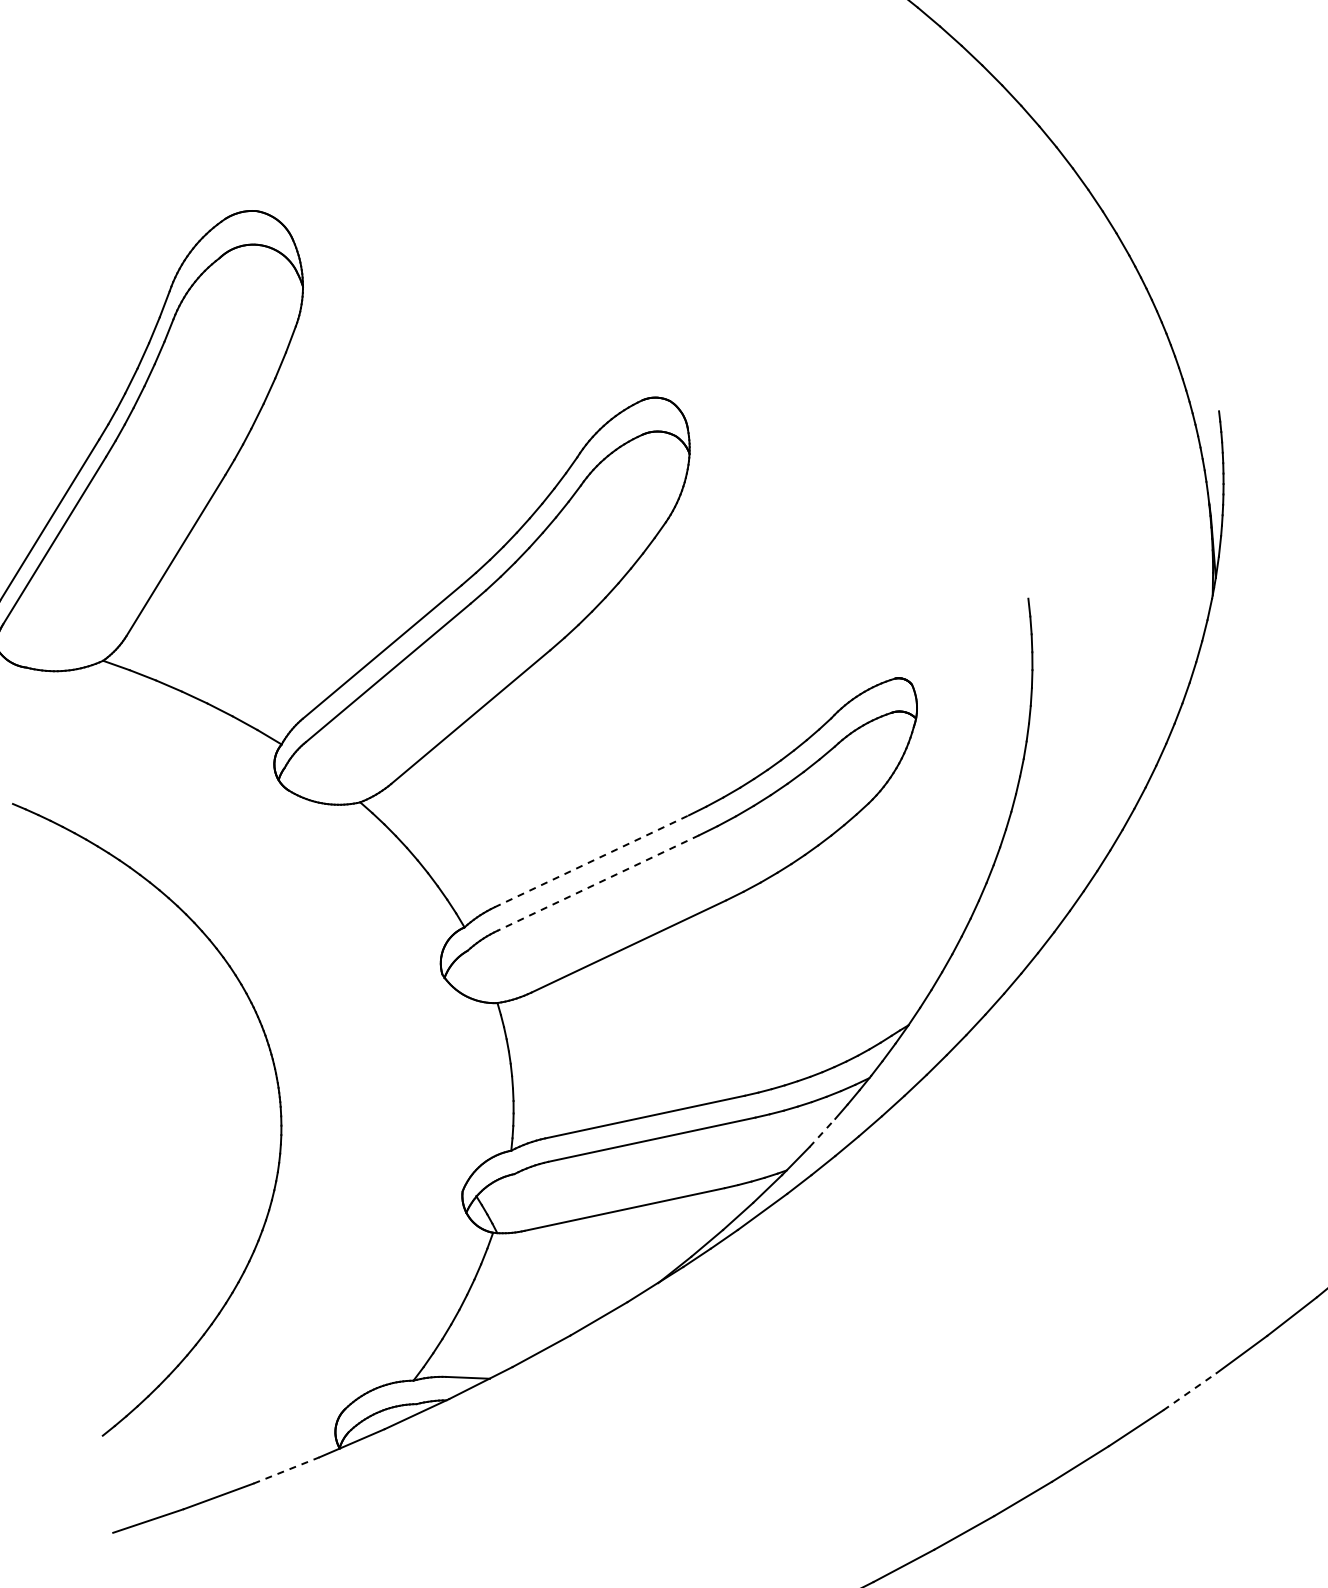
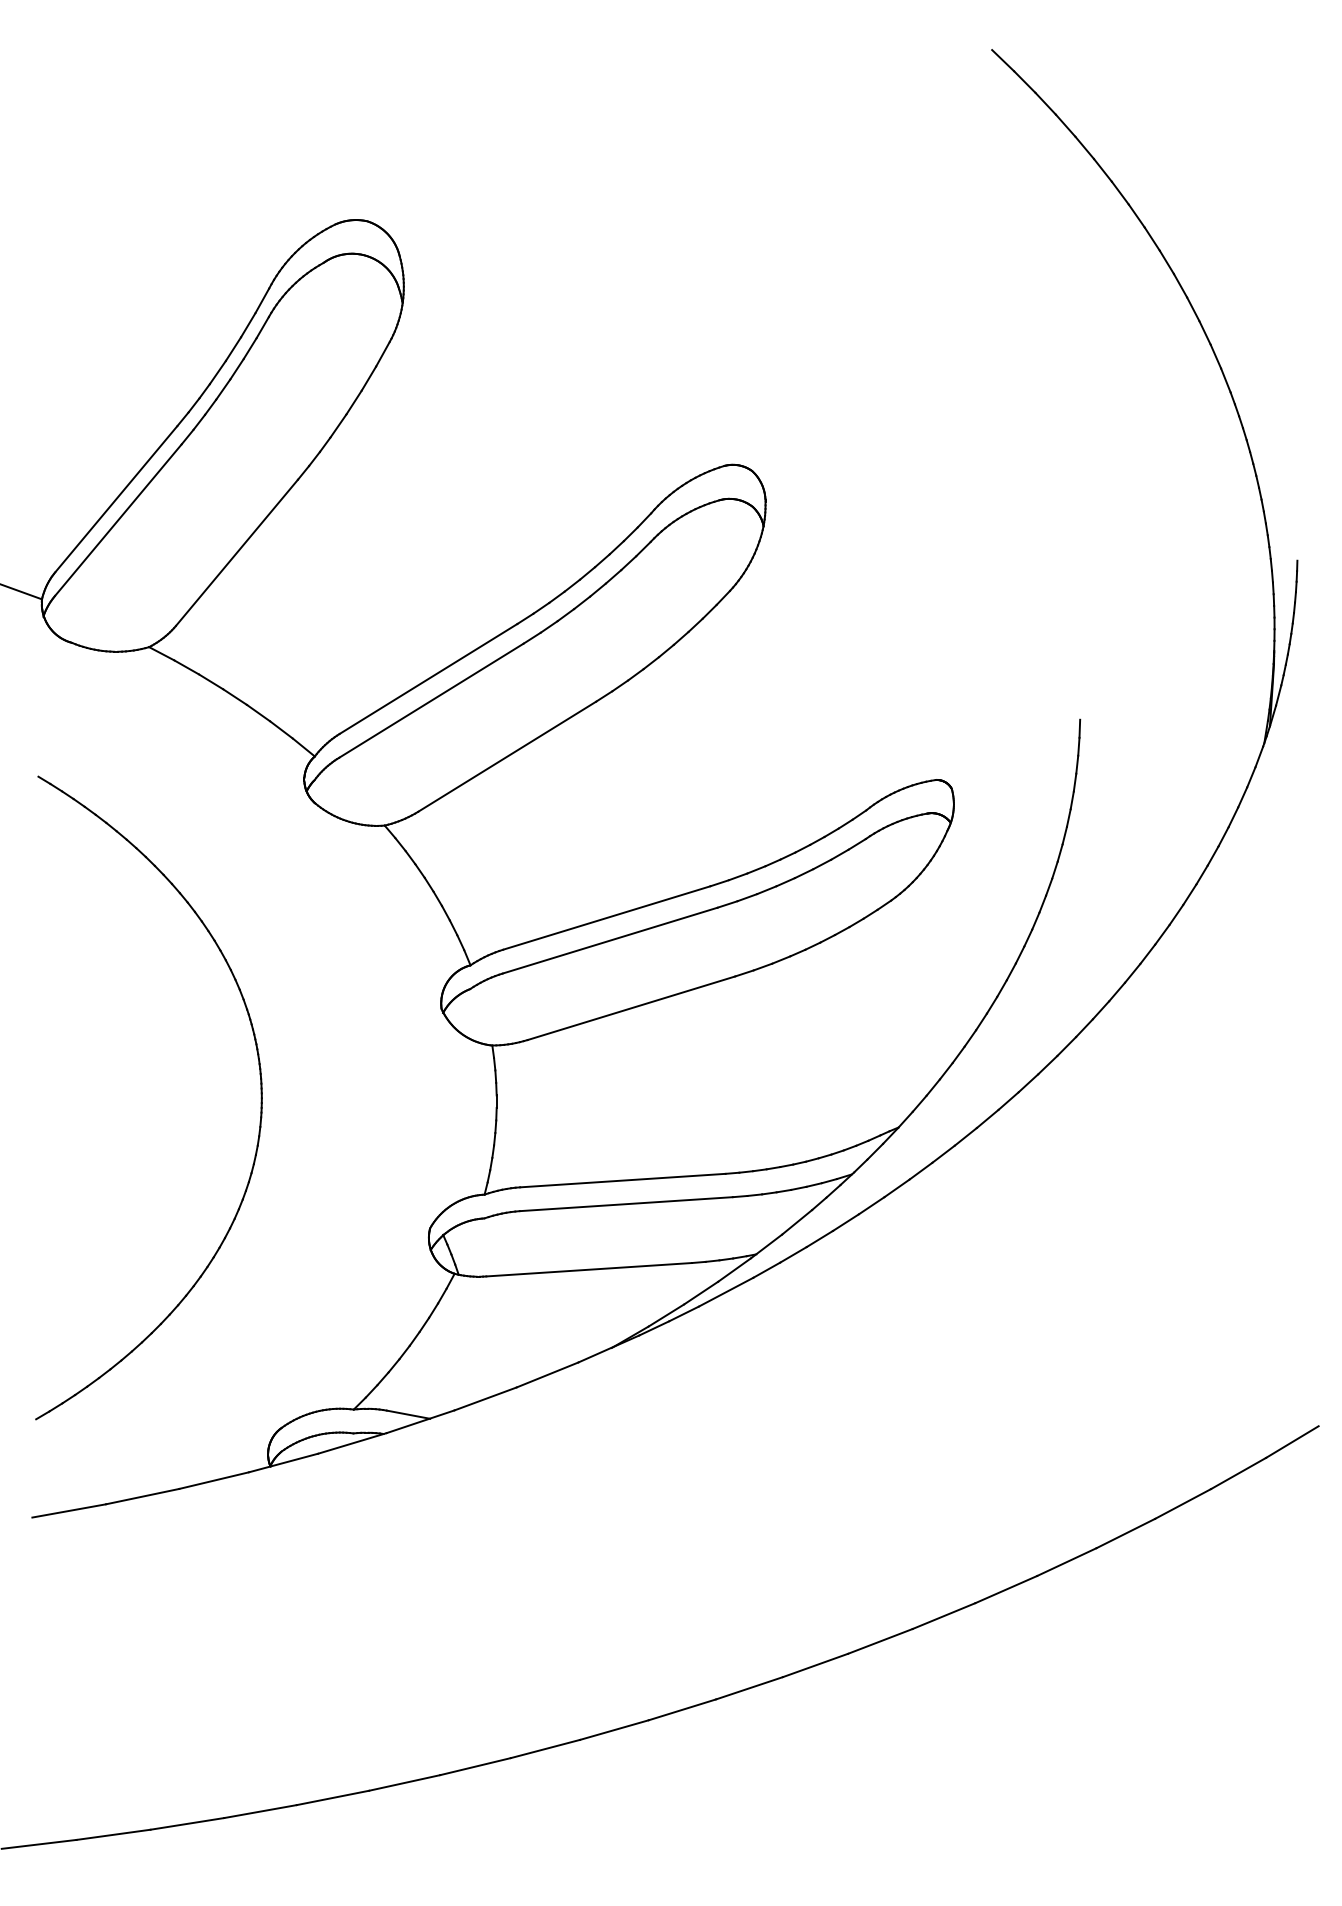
line: (592, 860) -> (607, 917), dashed -> solid
line: (597, 883) -> (609, 940), dashed -> solid
line: (822, 1132) -> (797, 1221), dashed -> solid
line: (1189, 1391) -> (1125, 1533), dashed -> solid
line: (286, 1470) -> (214, 1480), dashed -> solid

